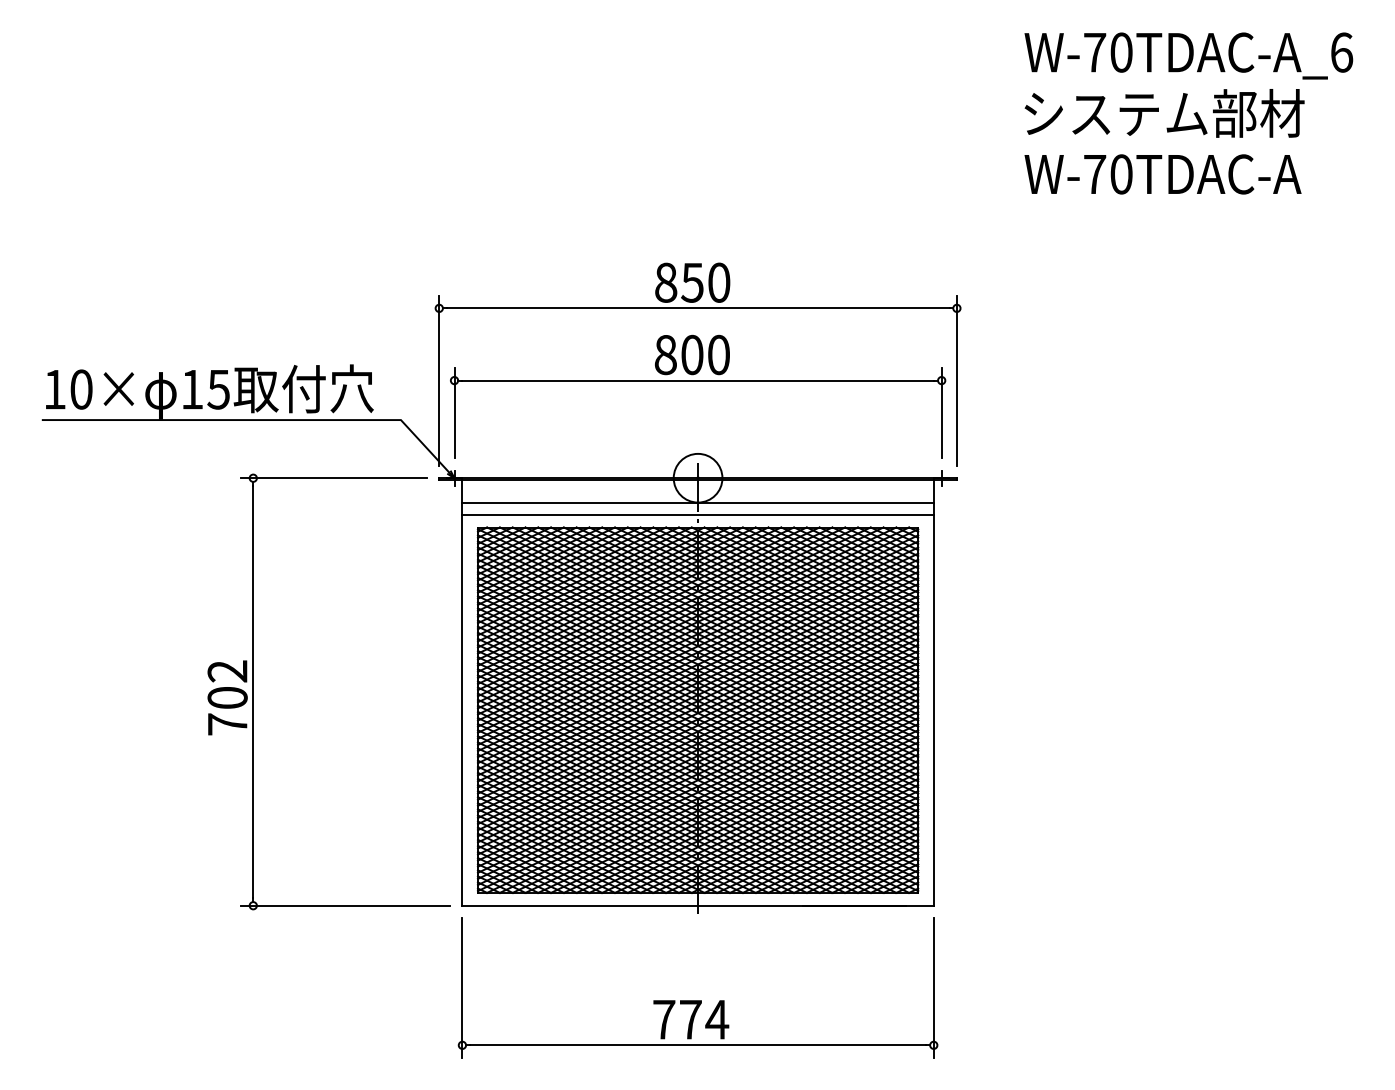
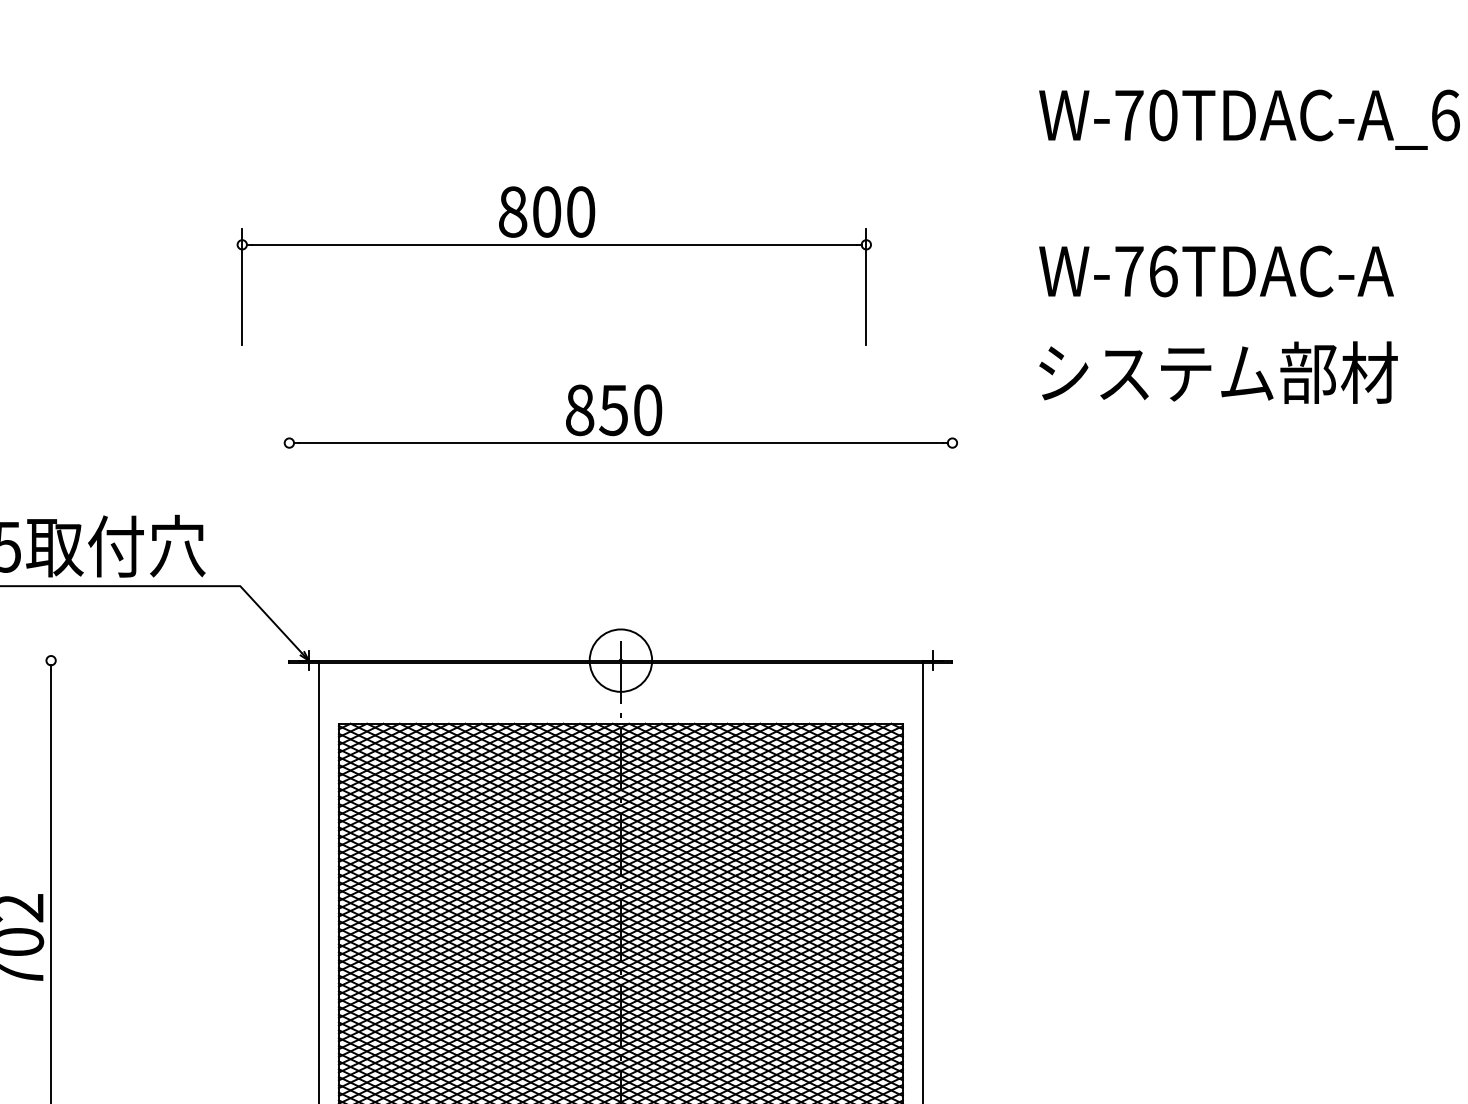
text: (1164, 113) -> (1218, 372), moved
text: (1121, 174) -> (1163, 271), W-70TDAC-A -> W-76TDAC-A
line: (439, 381) -> (289, 536), removed
part: (698, 381) -> (554, 245), moved
line: (956, 381) -> (951, 536), removed
line: (334, 478) -> (155, 661), removed
line: (697, 502) -> (620, 691), removed
line: (697, 514) -> (620, 707), removed

